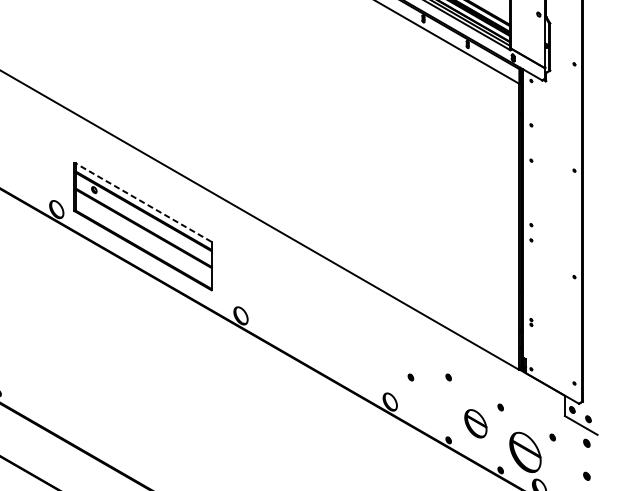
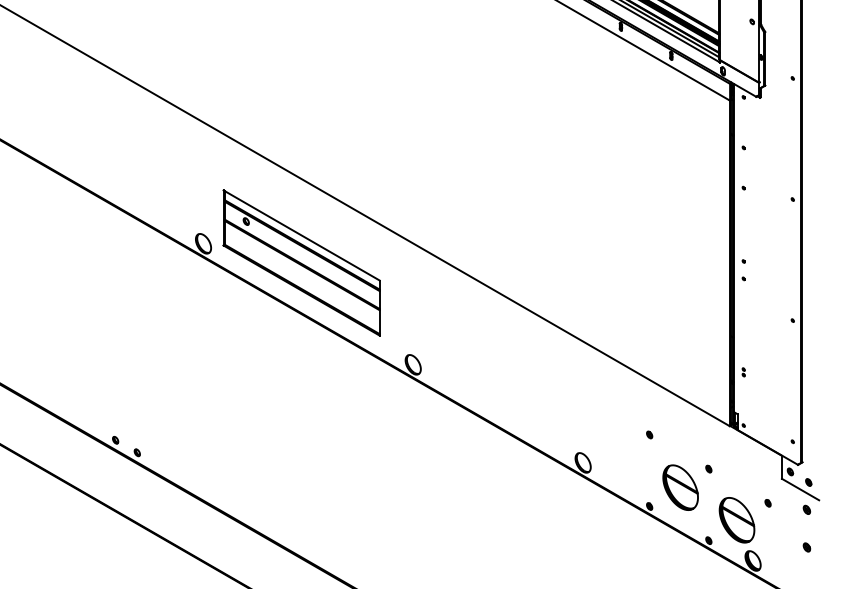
line: (142, 202) -> (301, 235), dashed -> solid
part: (410, 377) -> (606, 434), removed
part: (475, 423) -> (680, 487), size x1.43

